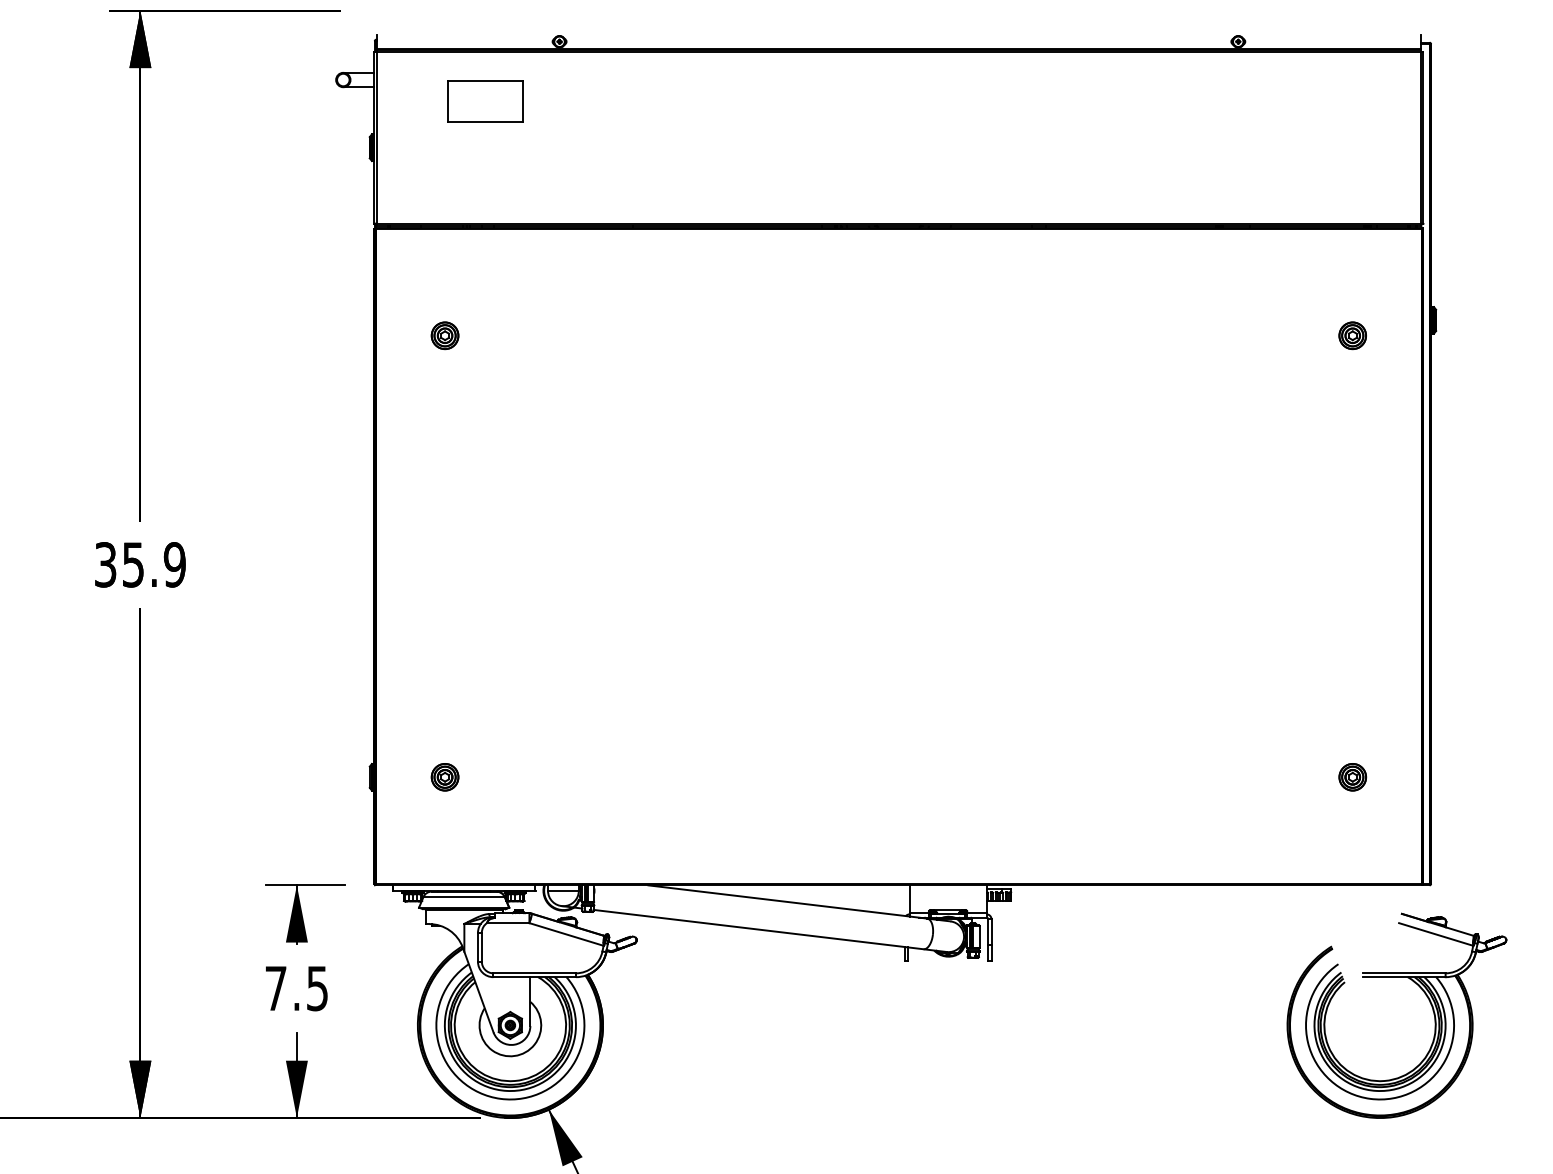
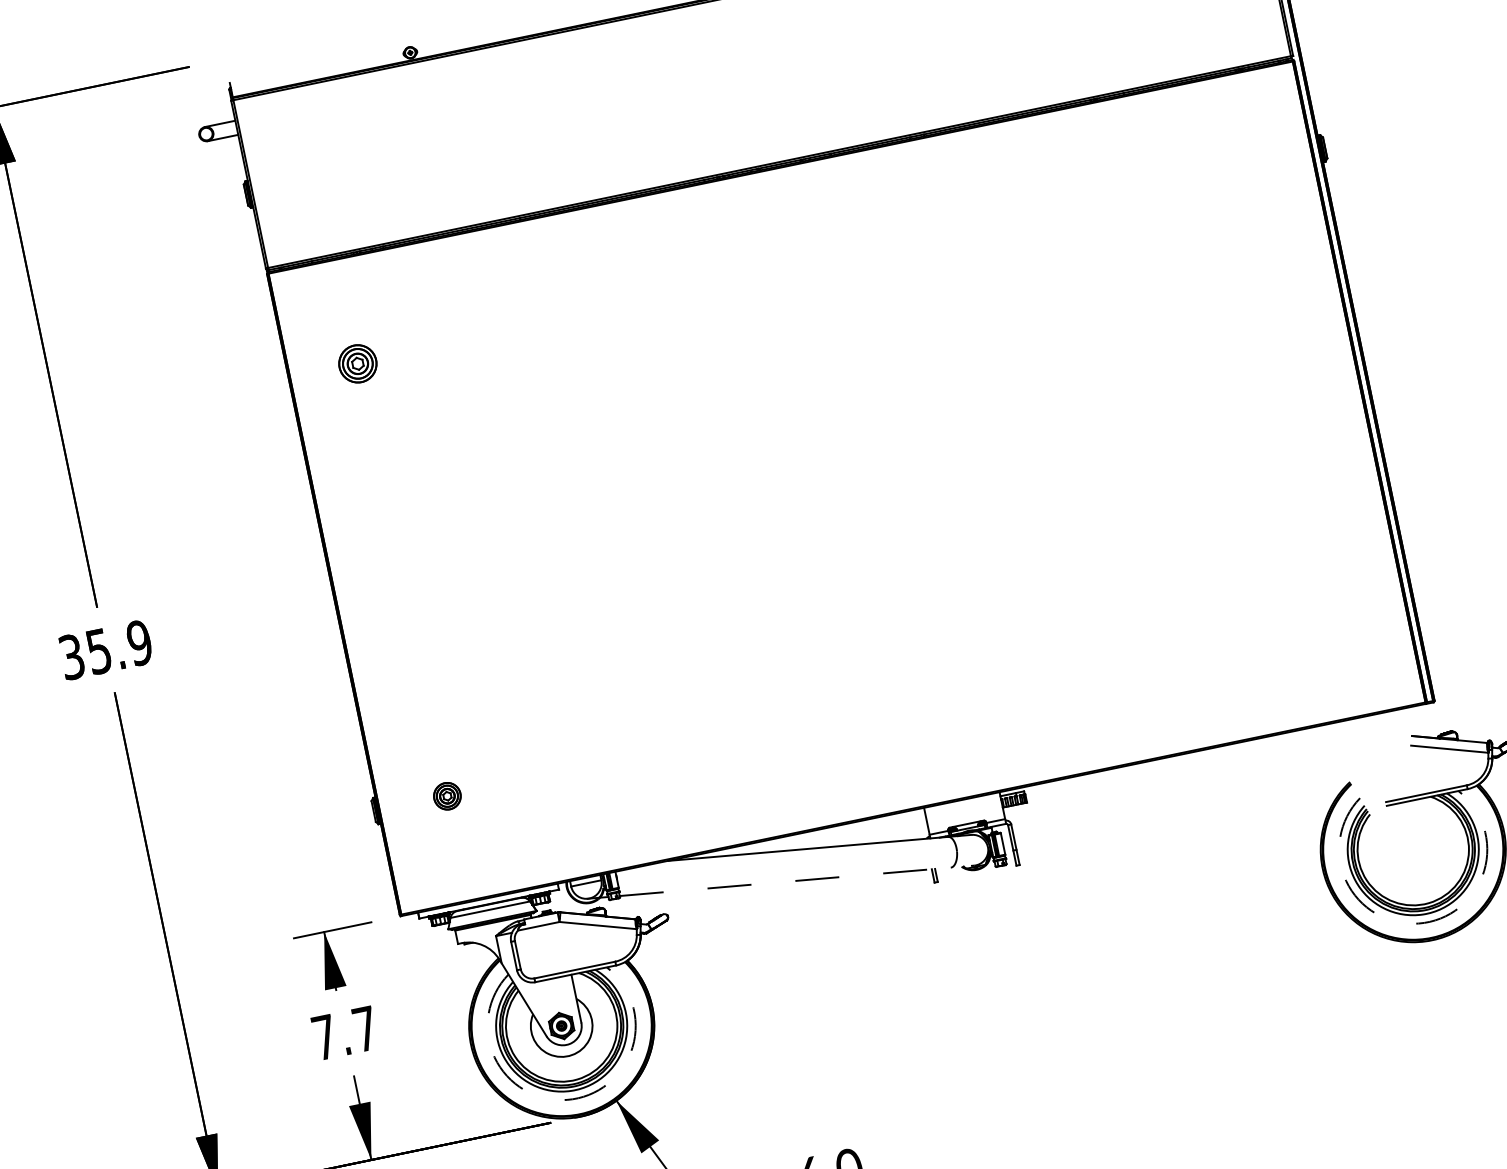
part: (485, 101) -> (349, 126), removed
part: (444, 335) -> (357, 363), size x1.4
part: (1352, 335) -> (1246, 179), removed
part: (1352, 777) -> (1335, 612), removed
line: (770, 930) -> (797, 880), solid -> dashed
text: (317, 988) -> (365, 1028), 7.5 -> 7.7
arc: (500, 1098) -> (566, 1099), solid -> dashed
arc: (1370, 1098) -> (1418, 923), solid -> dashed

